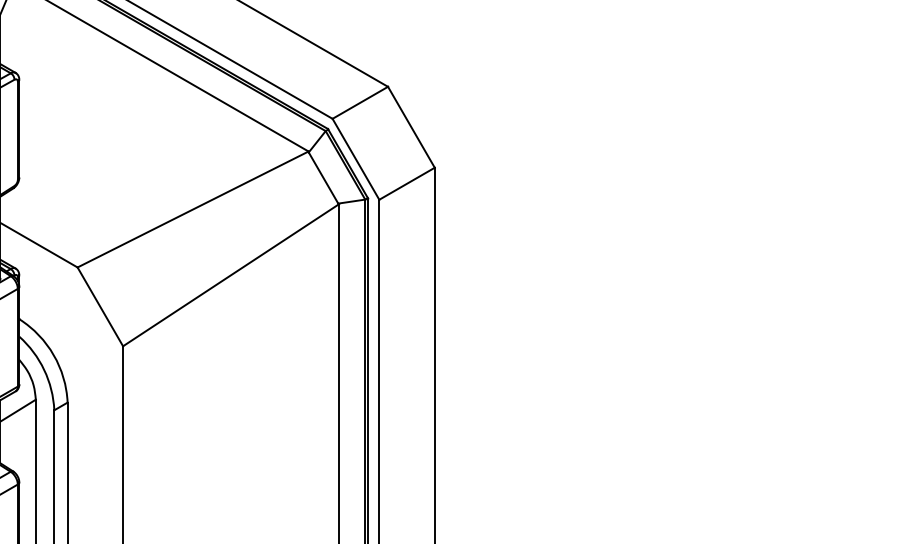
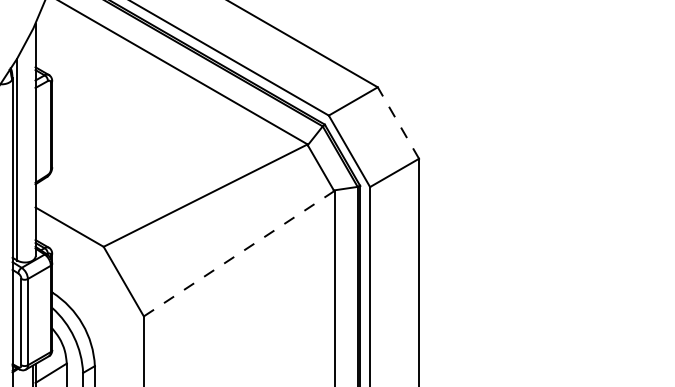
line: (411, 127) -> (398, 123), solid -> dashed
line: (230, 275) -> (238, 253), solid -> dashed

